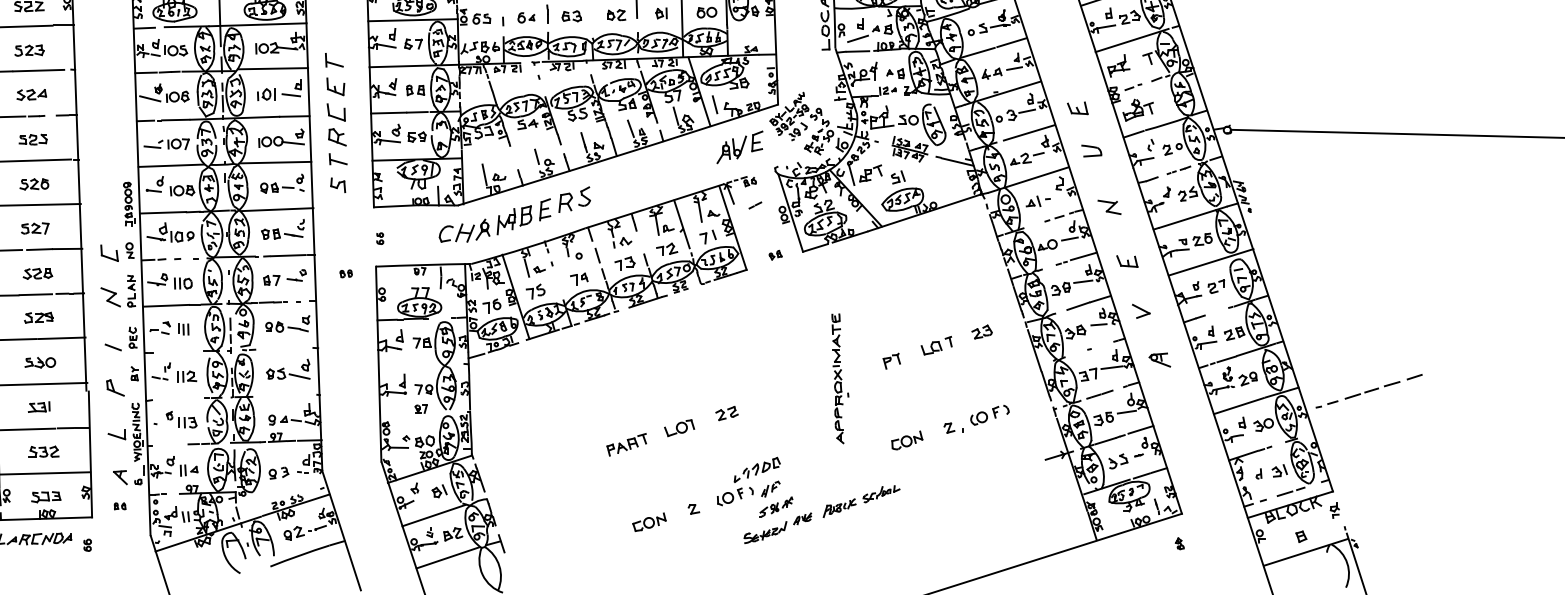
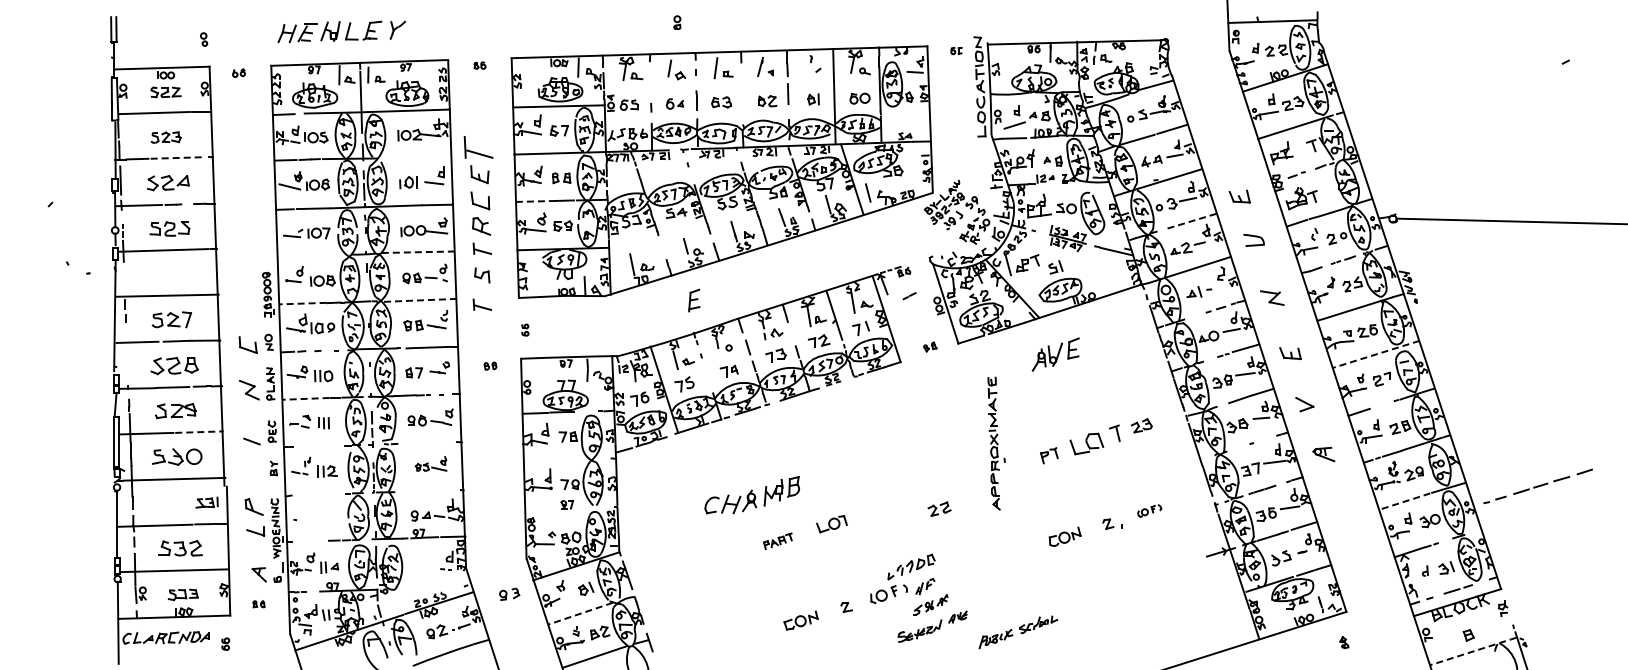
part: (333, 60) -> (477, 147), size x1.6
line: (272, 68) -> (415, 155), removed
line: (38, 71) -> (175, 158), solid -> dashed
part: (31, 94) -> (168, 182), size x1.4
line: (389, 113) -> (534, 201), solid -> dashed
line: (1028, 132) -> (1189, 221), solid -> dashed
part: (32, 139) -> (169, 228), size x1.4
part: (739, 147) -> (1055, 354), moved
line: (275, 162) -> (418, 252), solid -> dashed
line: (170, 165) -> (310, 255), removed
part: (34, 184) -> (171, 274), removed
part: (574, 199) -> (724, 289), removed
line: (276, 209) -> (419, 300), solid -> dashed
line: (163, 212) -> (303, 303), solid -> dashed
part: (337, 213) -> (481, 304), added
part: (484, 224) -> (751, 495), moved
part: (34, 228) -> (171, 319), size x1.4
line: (1210, 262) -> (1375, 354), solid -> dashed
part: (37, 274) -> (174, 366), size x1.6
line: (166, 305) -> (306, 398), solid -> dashed
part: (38, 318) -> (175, 411), size x1.4
line: (62, 338) -> (199, 432), solid -> dashed
part: (936, 345) -> (1095, 439), size x1.6
part: (40, 363) -> (177, 457), size x1.6
part: (287, 368) -> (430, 463), size x0.7
part: (840, 378) -> (996, 443), moved
part: (114, 387) -> (253, 506), moved
line: (1238, 405) -> (1404, 501), solid -> dashed
part: (38, 406) -> (206, 502), moved
part: (726, 412) -> (939, 508), moved
part: (989, 414) -> (1149, 510), size x0.6
part: (181, 419) -> (321, 515), removed
part: (626, 445) -> (777, 541), size x0.7
part: (43, 451) -> (180, 548), size x1.4
part: (278, 472) -> (509, 593), moved
part: (861, 501) -> (1018, 632), moved
line: (434, 515) -> (580, 613), solid -> dashed
line: (1305, 552) -> (1473, 651), solid -> dashed

